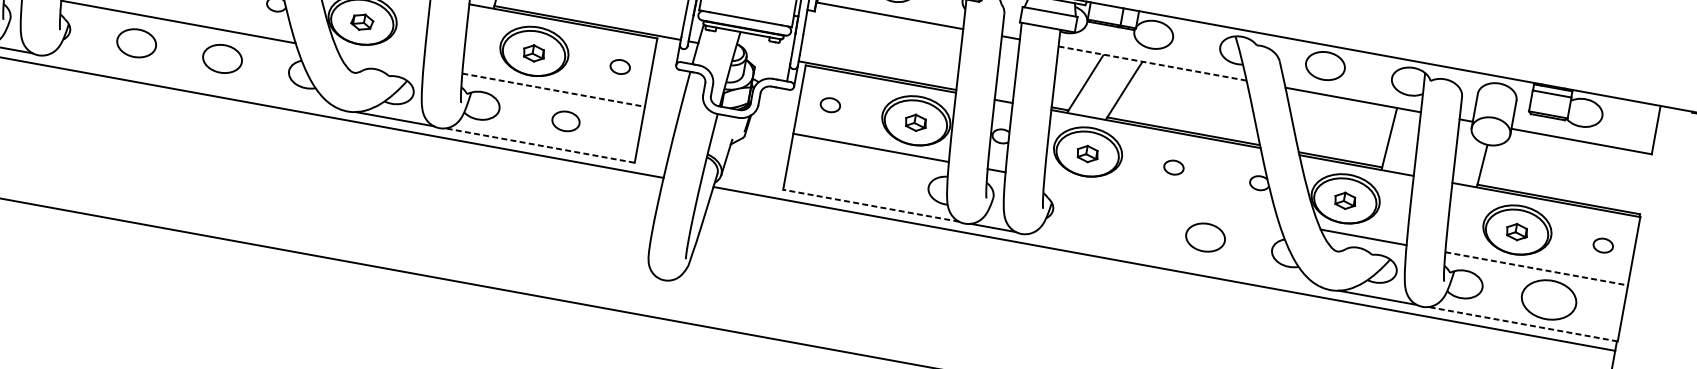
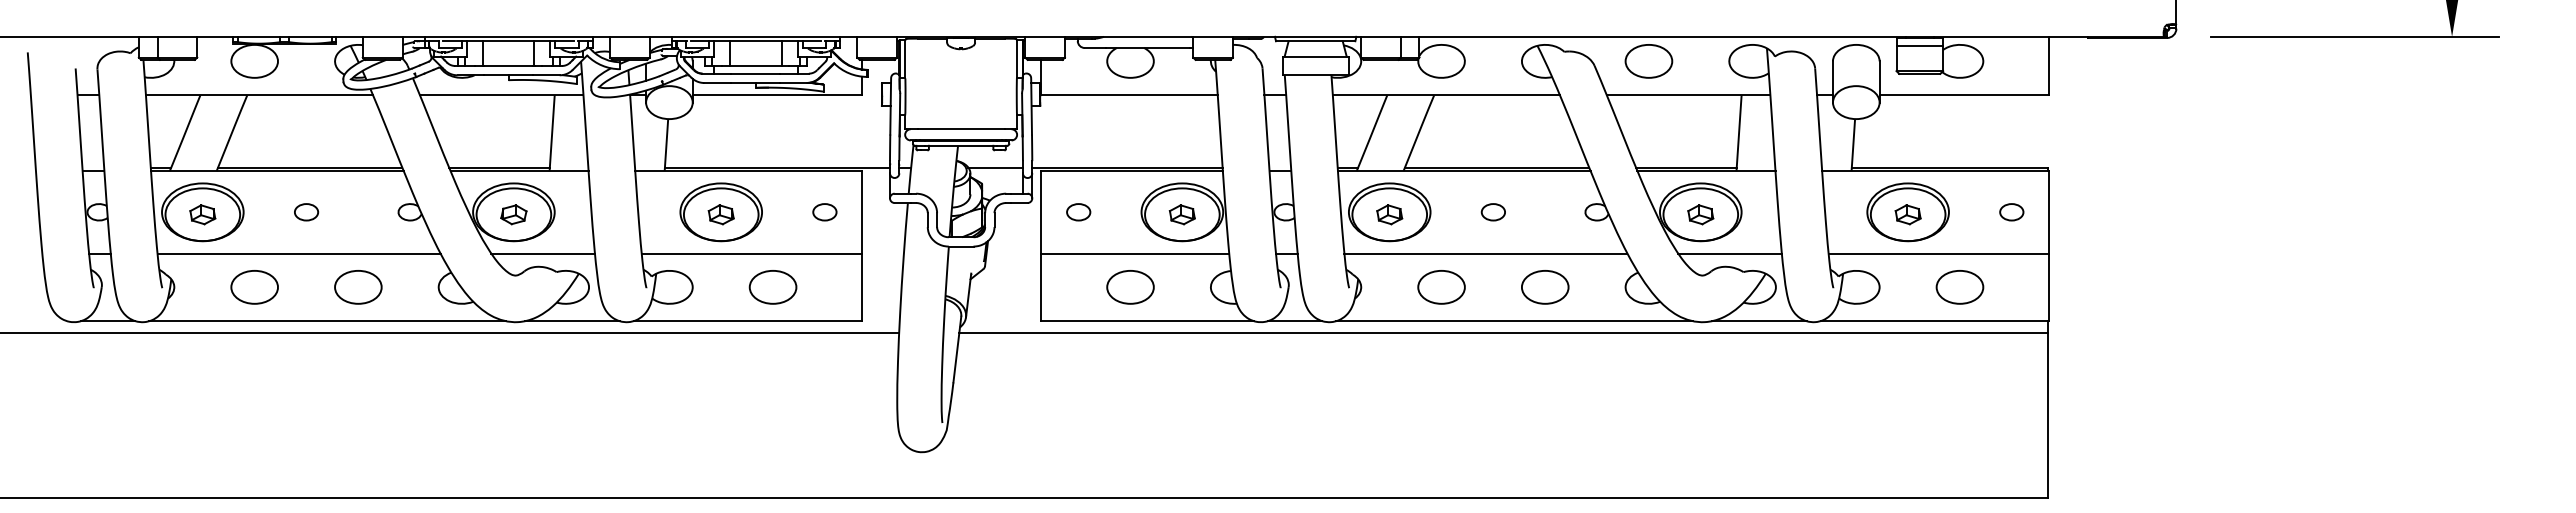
line: (768, 55) -> (995, 167), added
line: (380, 58) -> (542, 253), added
line: (1152, 63) -> (1446, 95), dashed -> solid
line: (191, 82) -> (327, 321), added
line: (554, 90) -> (752, 253), dashed -> solid
part: (565, 121) -> (772, 287), size x1.43
line: (539, 145) -> (747, 321), dashed -> solid
part: (862, 175) -> (1130, 287), added
line: (1161, 200) -> (1485, 253), added
line: (871, 206) -> (1147, 321), dashed -> solid
part: (1119, 222) -> (1441, 287), added
line: (1174, 261) -> (1514, 321), added
line: (1537, 268) -> (1939, 253), dashed -> solid
part: (1548, 300) -> (1959, 287), size x0.71
line: (1522, 324) -> (1934, 321), dashed -> solid

